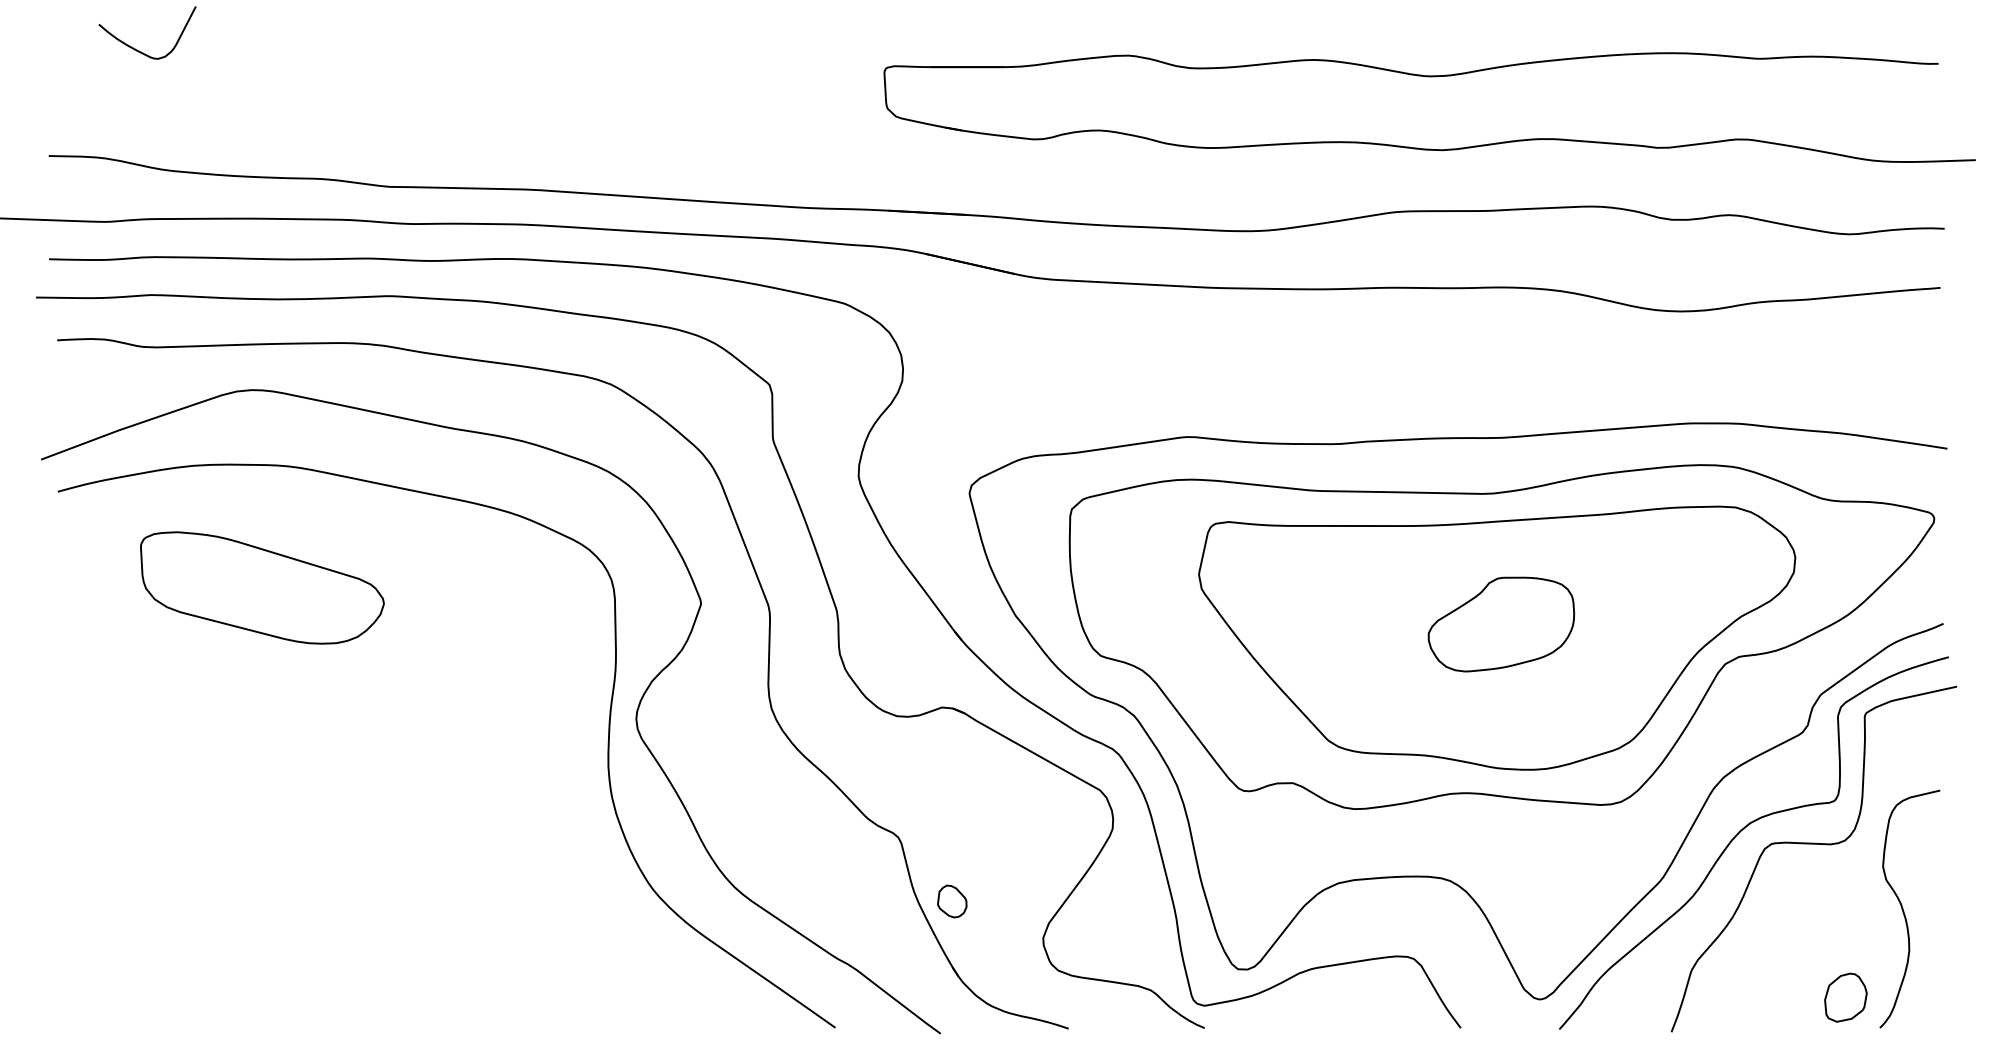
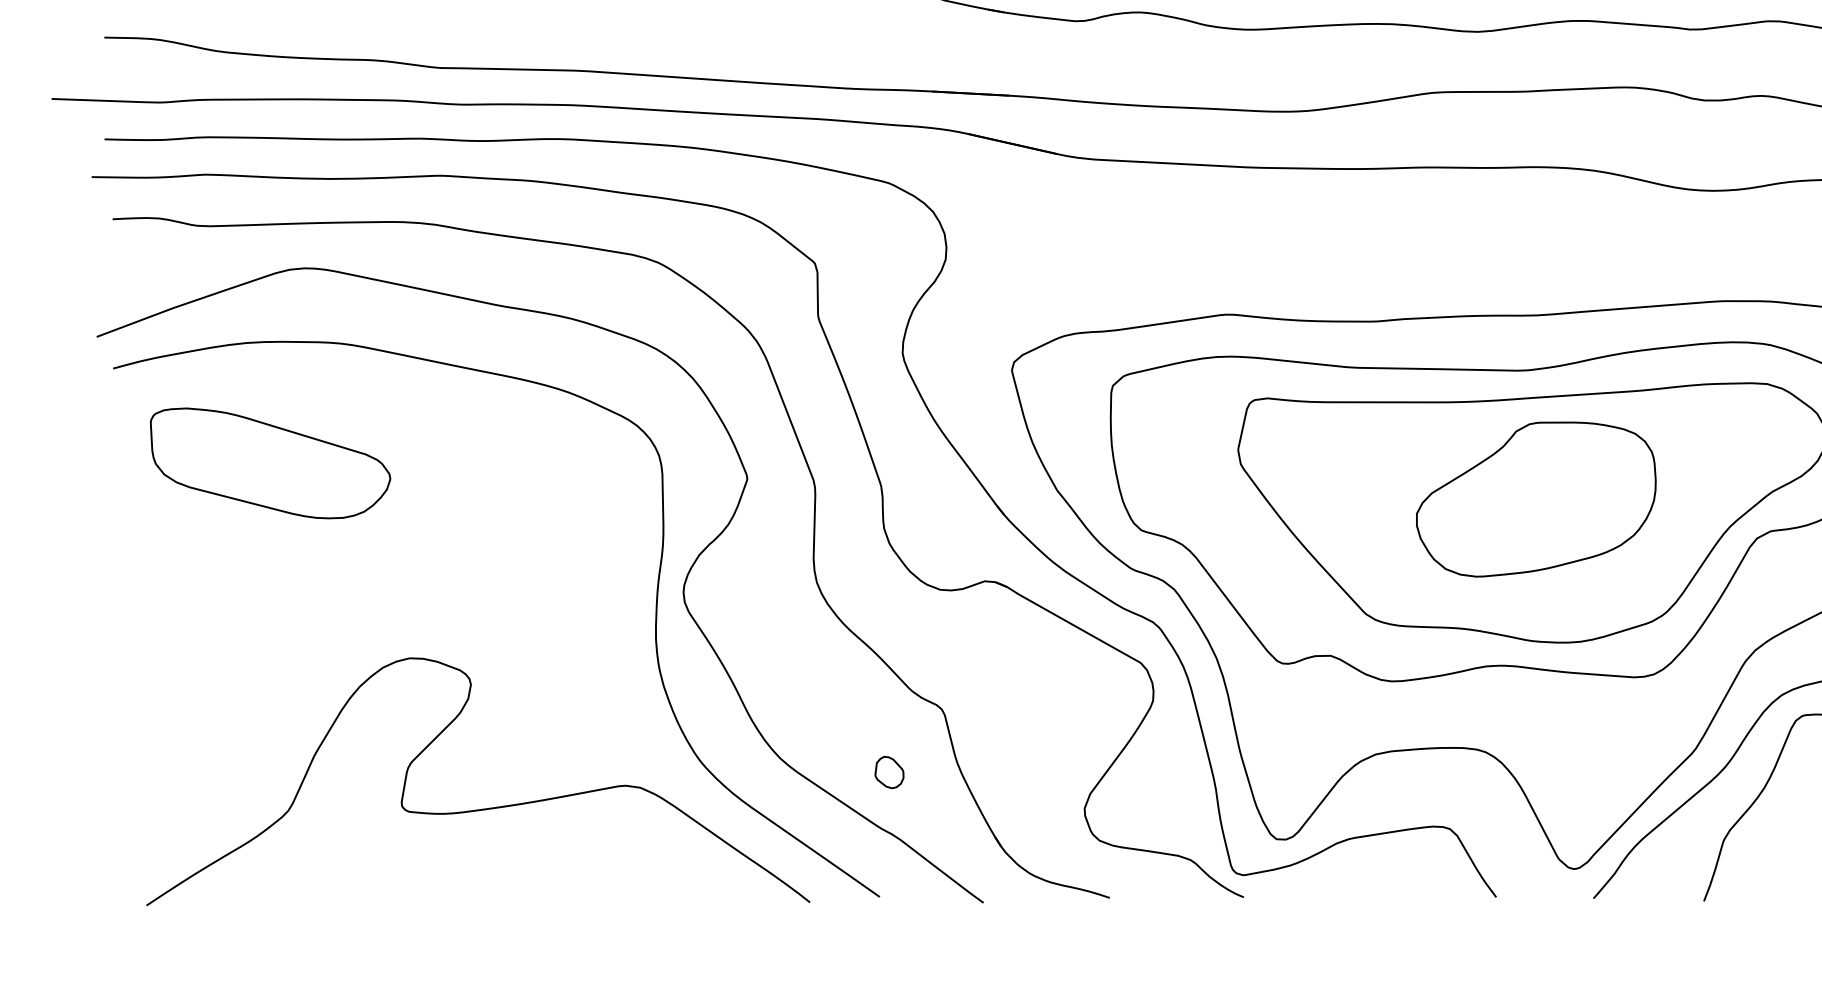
part: (262, 587) -> (270, 462), moved
part: (1501, 624) -> (1536, 499), size x1.67
part: (952, 901) -> (889, 772), moved
curve: (428, 938) -> (478, 808), added

